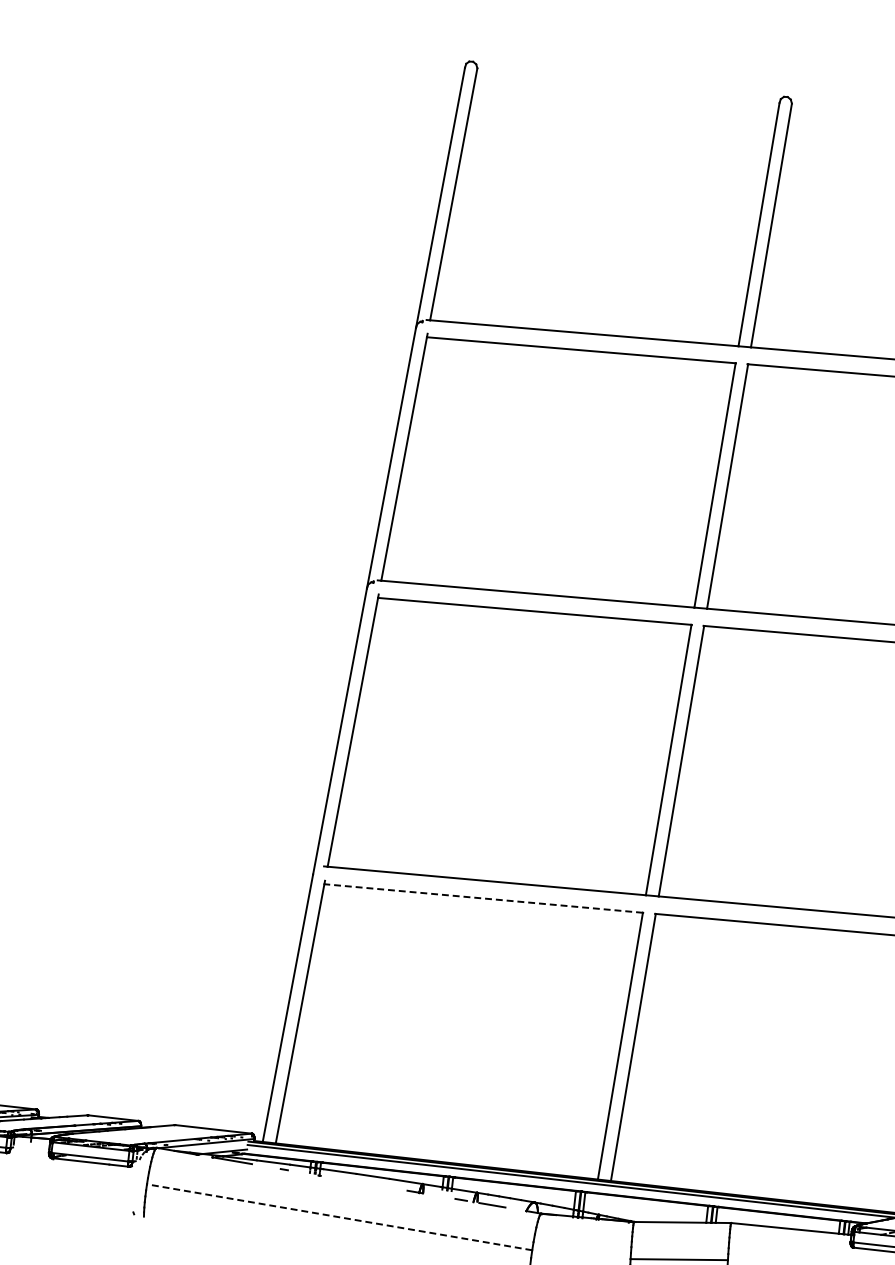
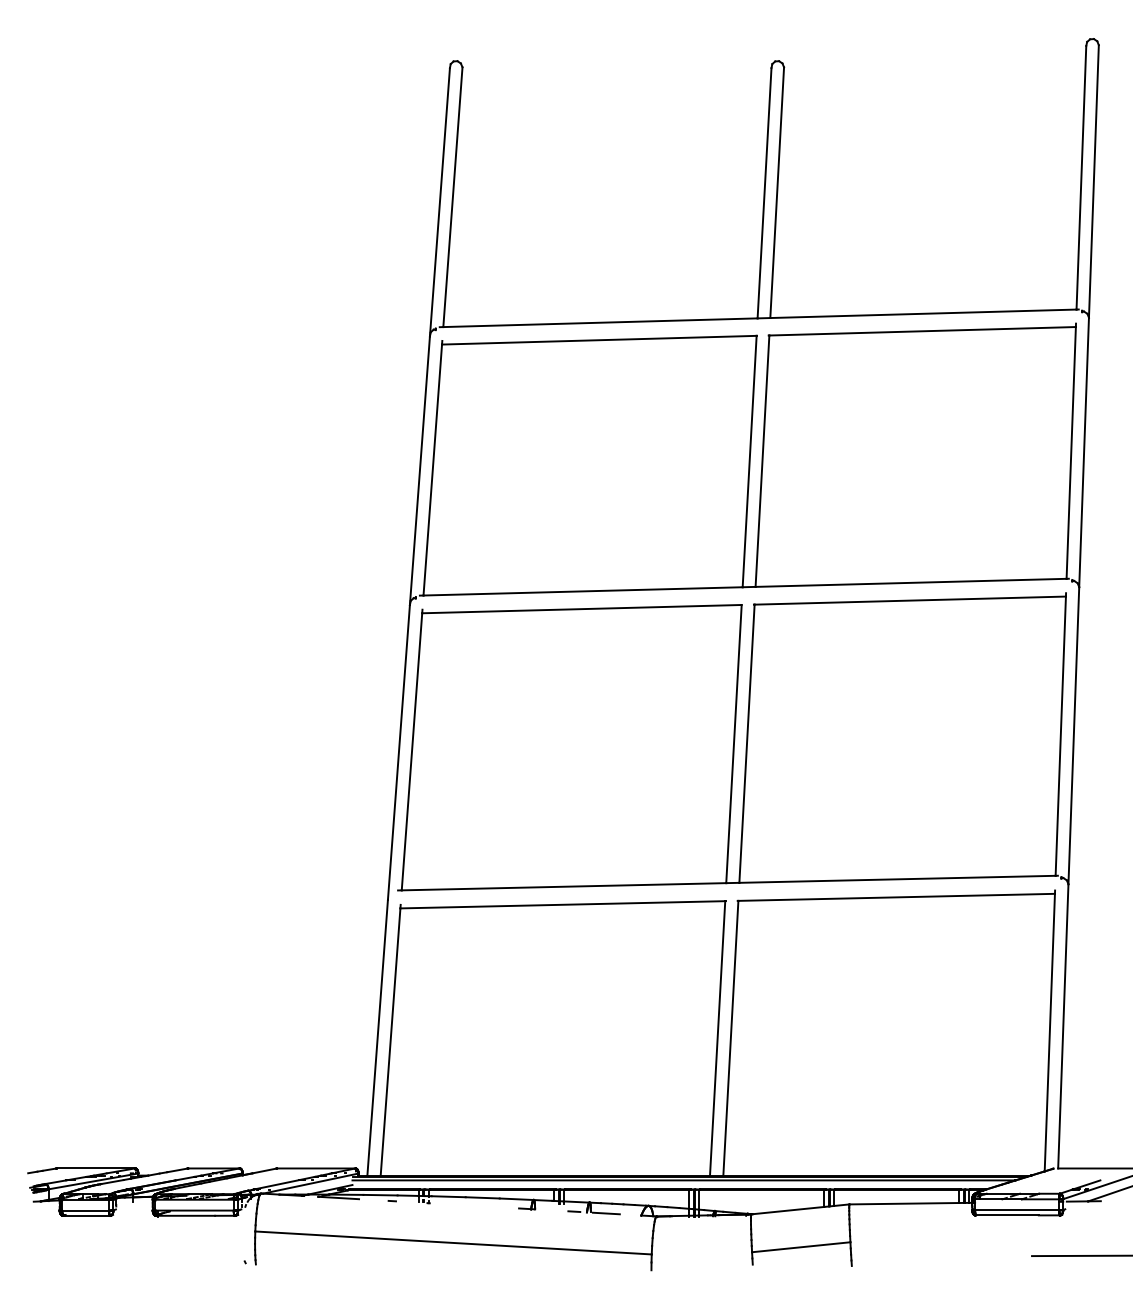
line: (483, 898) -> (562, 904), dashed -> solid
line: (339, 1216) -> (453, 1242), dashed -> solid

